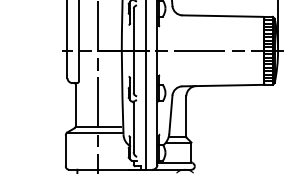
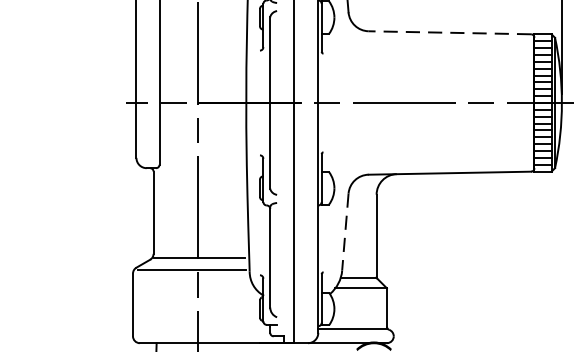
line: (222, 16) -> (449, 33), solid -> dashed
line: (170, 115) -> (344, 233), solid -> dashed

